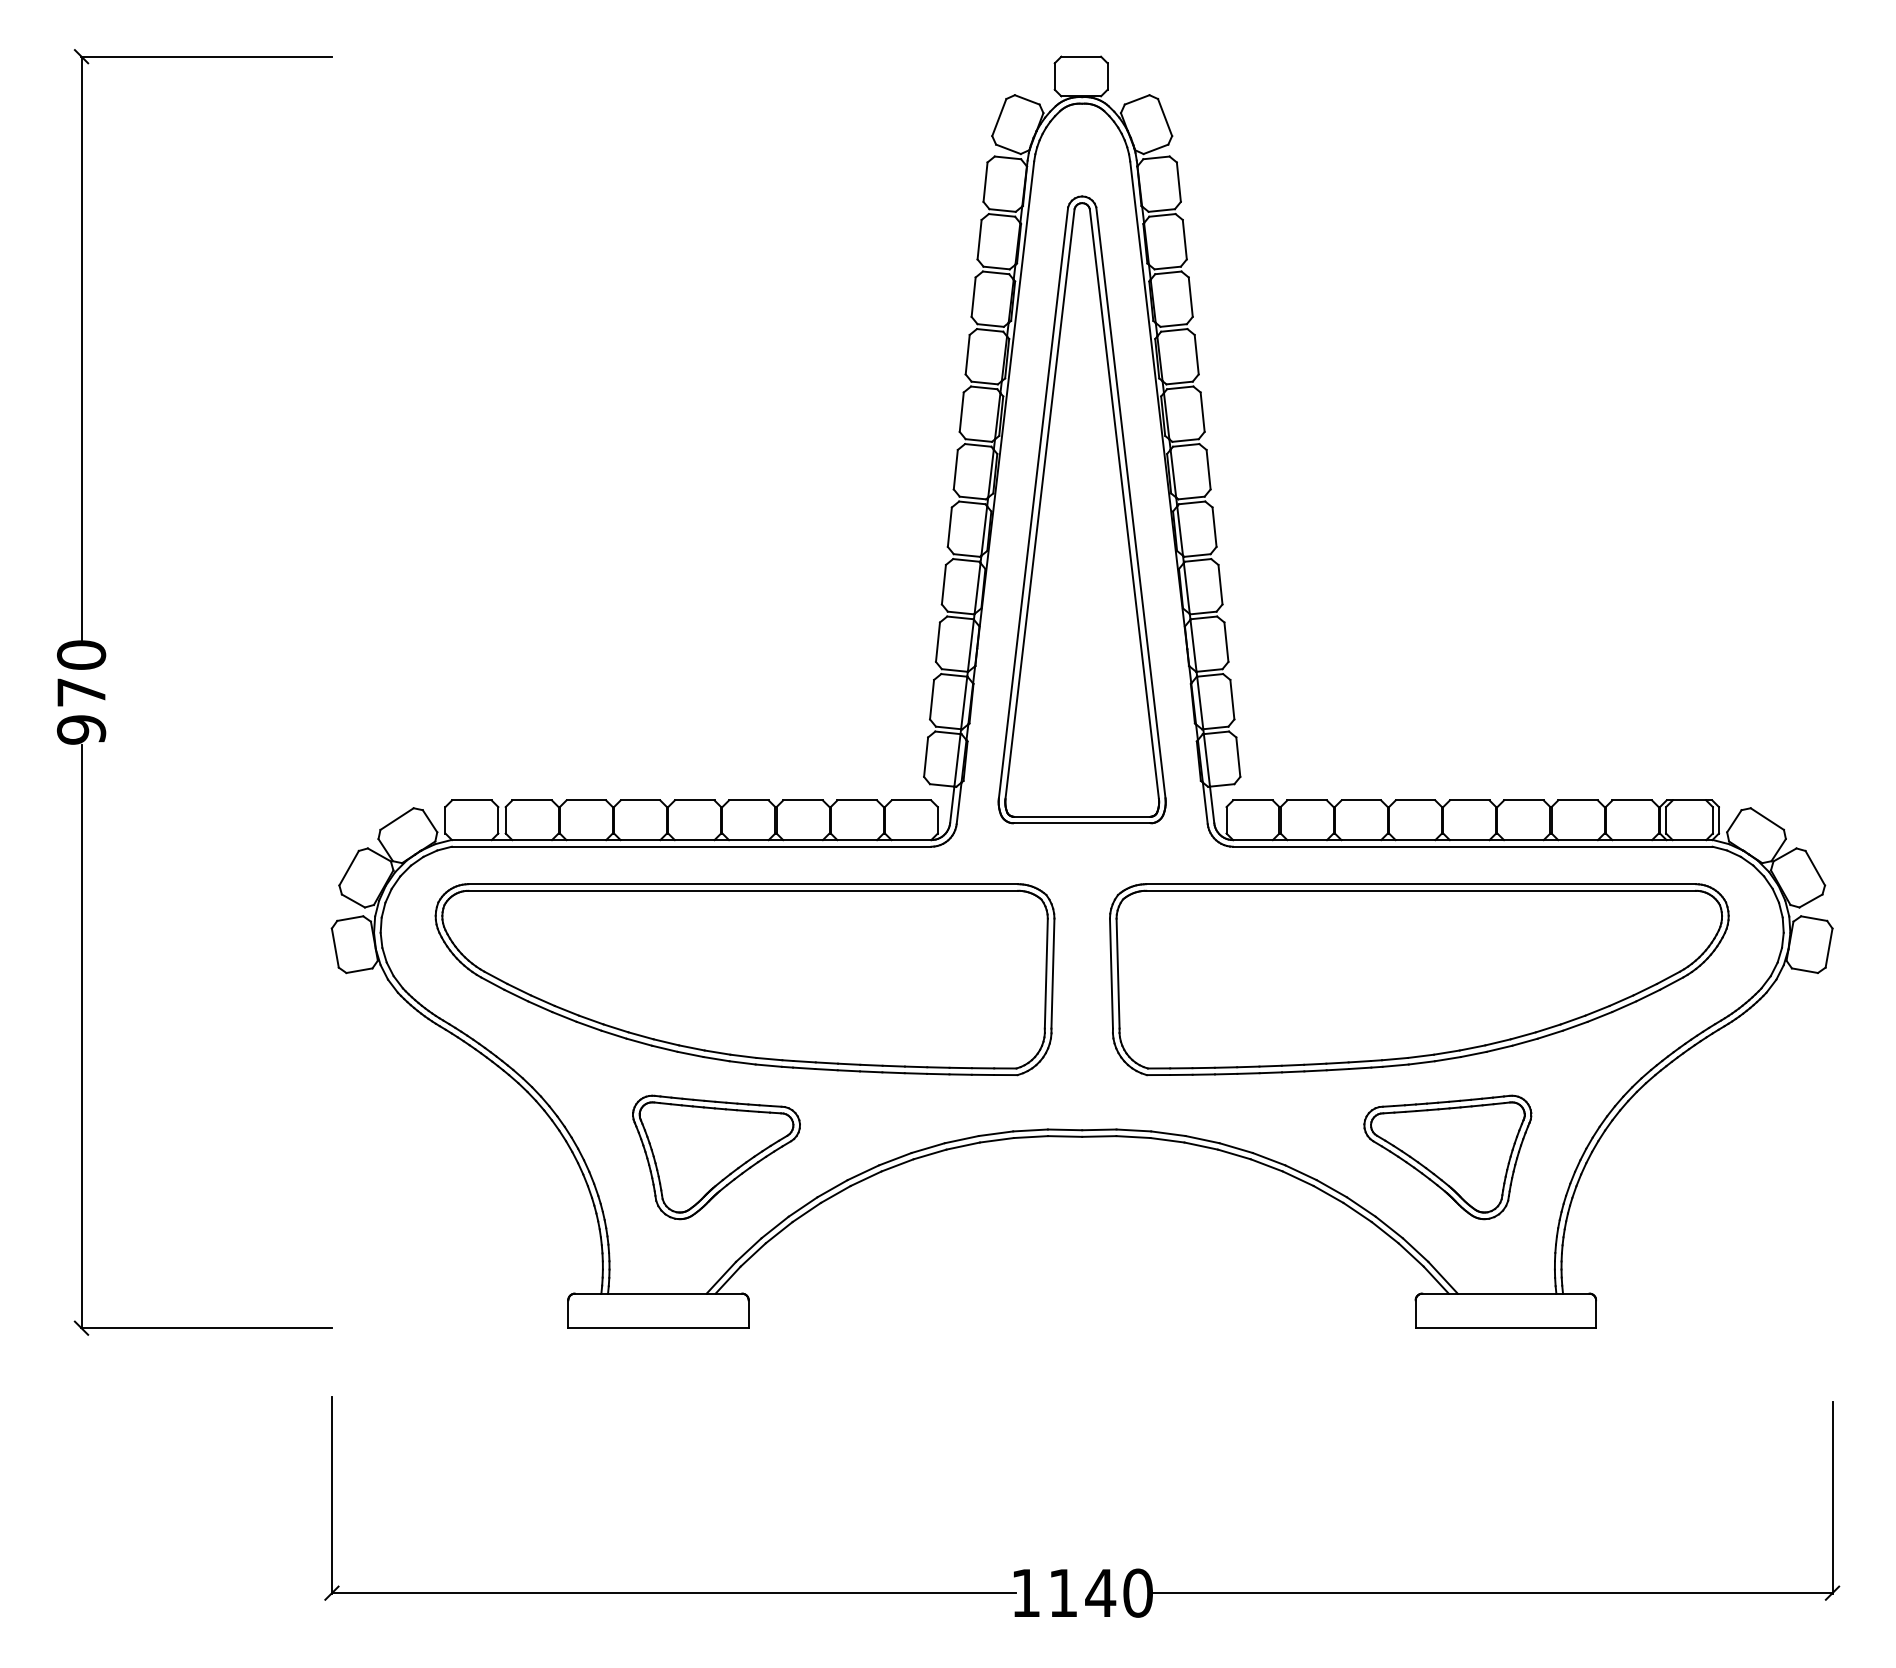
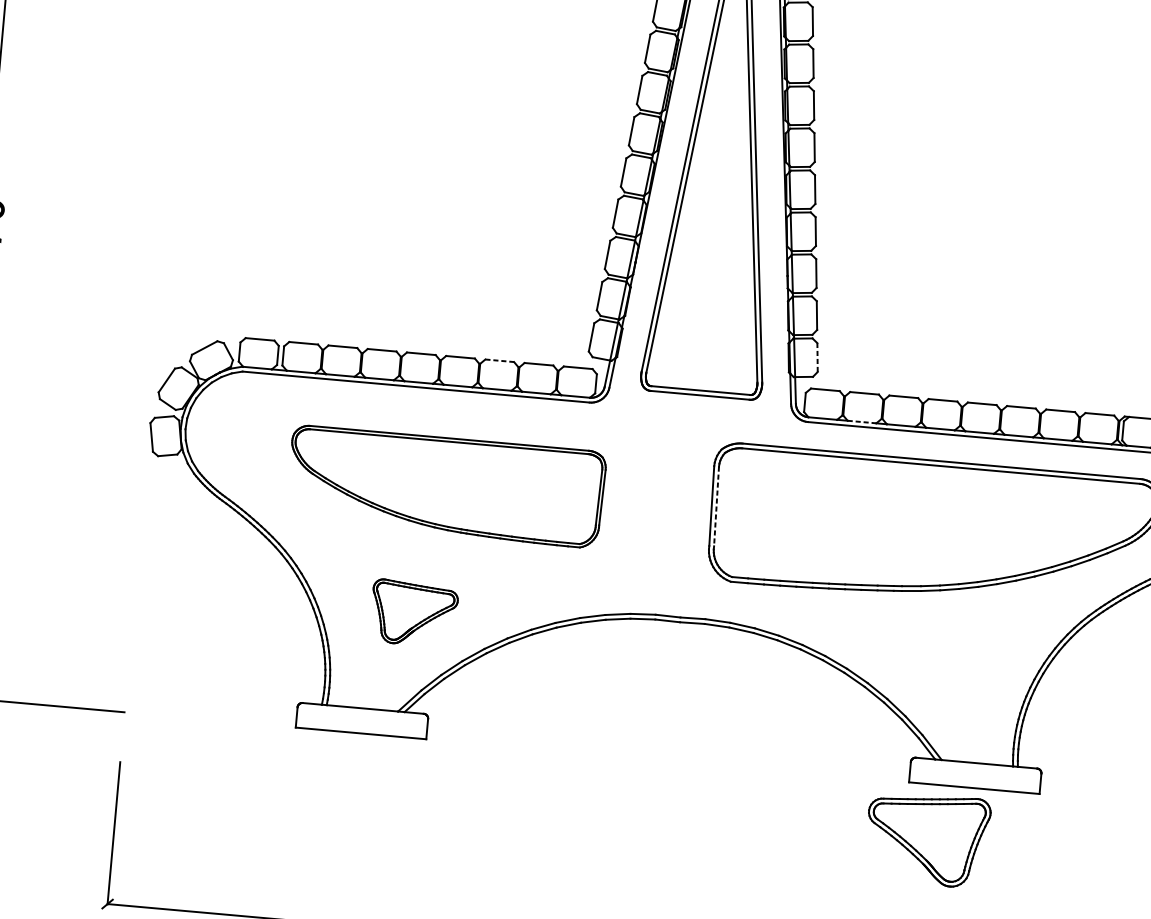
line: (1238, 757) -> (817, 357), solid -> dashed
line: (803, 800) -> (500, 360), solid -> dashed
line: (1307, 840) -> (862, 422), solid -> dashed
line: (1118, 973) -> (716, 506), solid -> dashed
part: (744, 979) -> (445, 486), size x0.7
part: (716, 1157) -> (414, 613), size x0.7
part: (1447, 1157) -> (927, 839), moved

